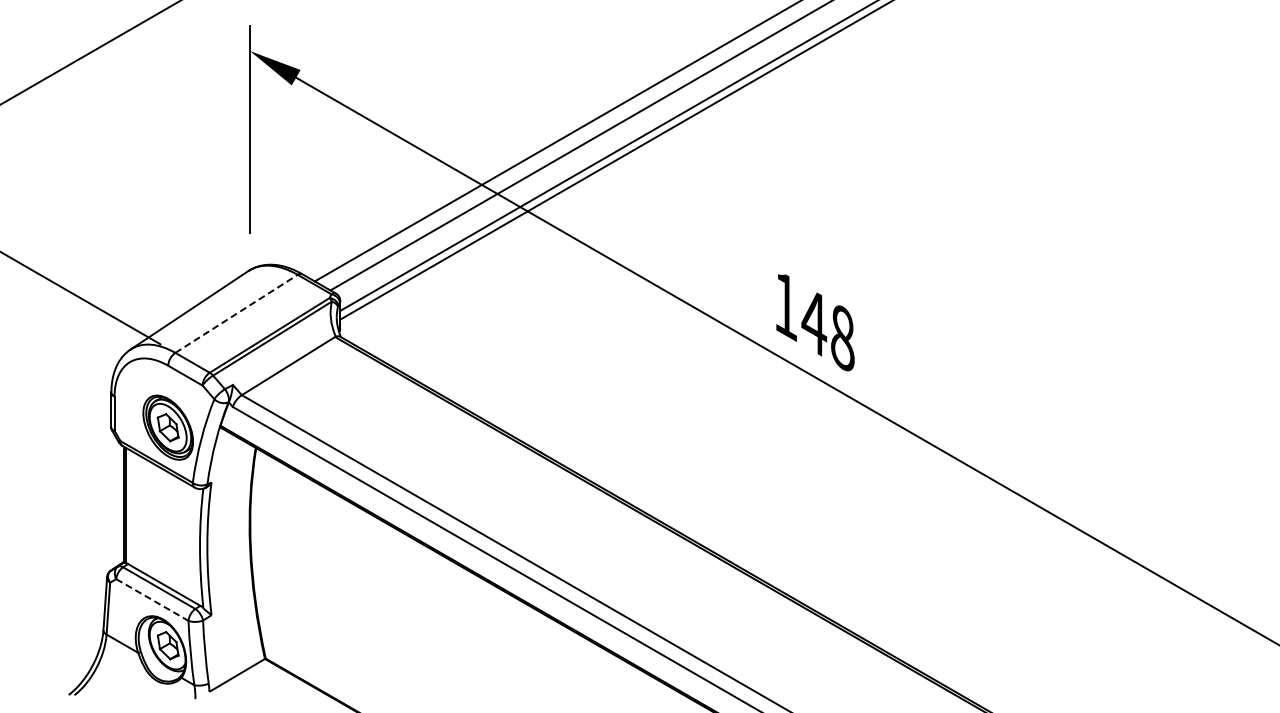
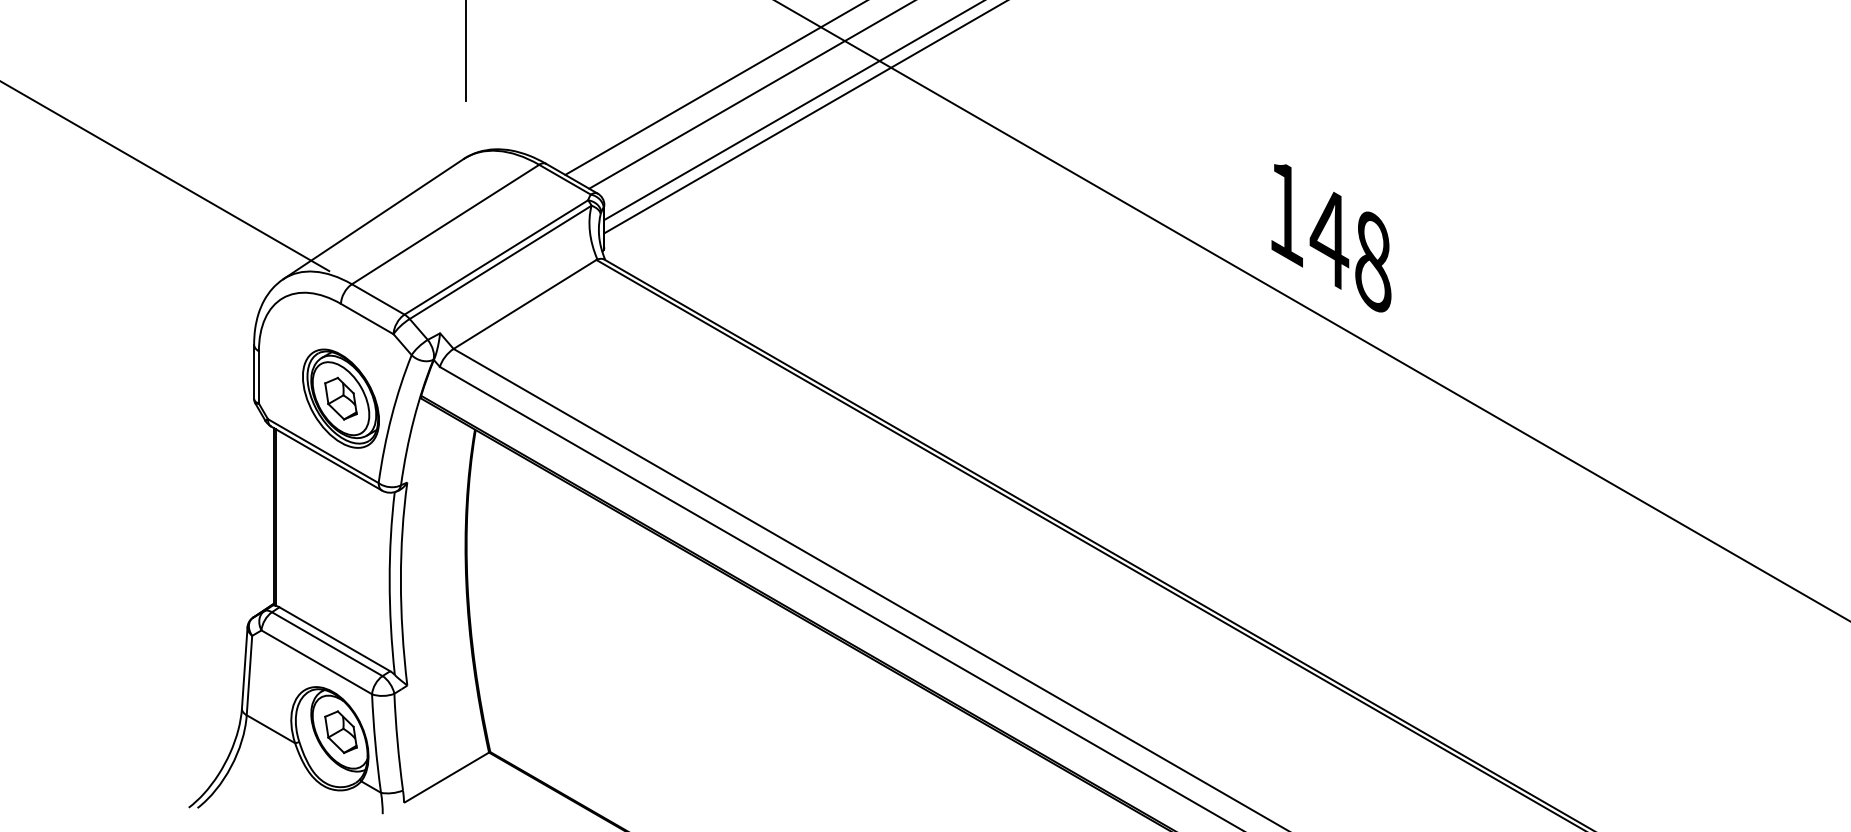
line: (236, 313) -> (445, 223), dashed -> solid
line: (152, 600) -> (316, 663), dashed -> solid

